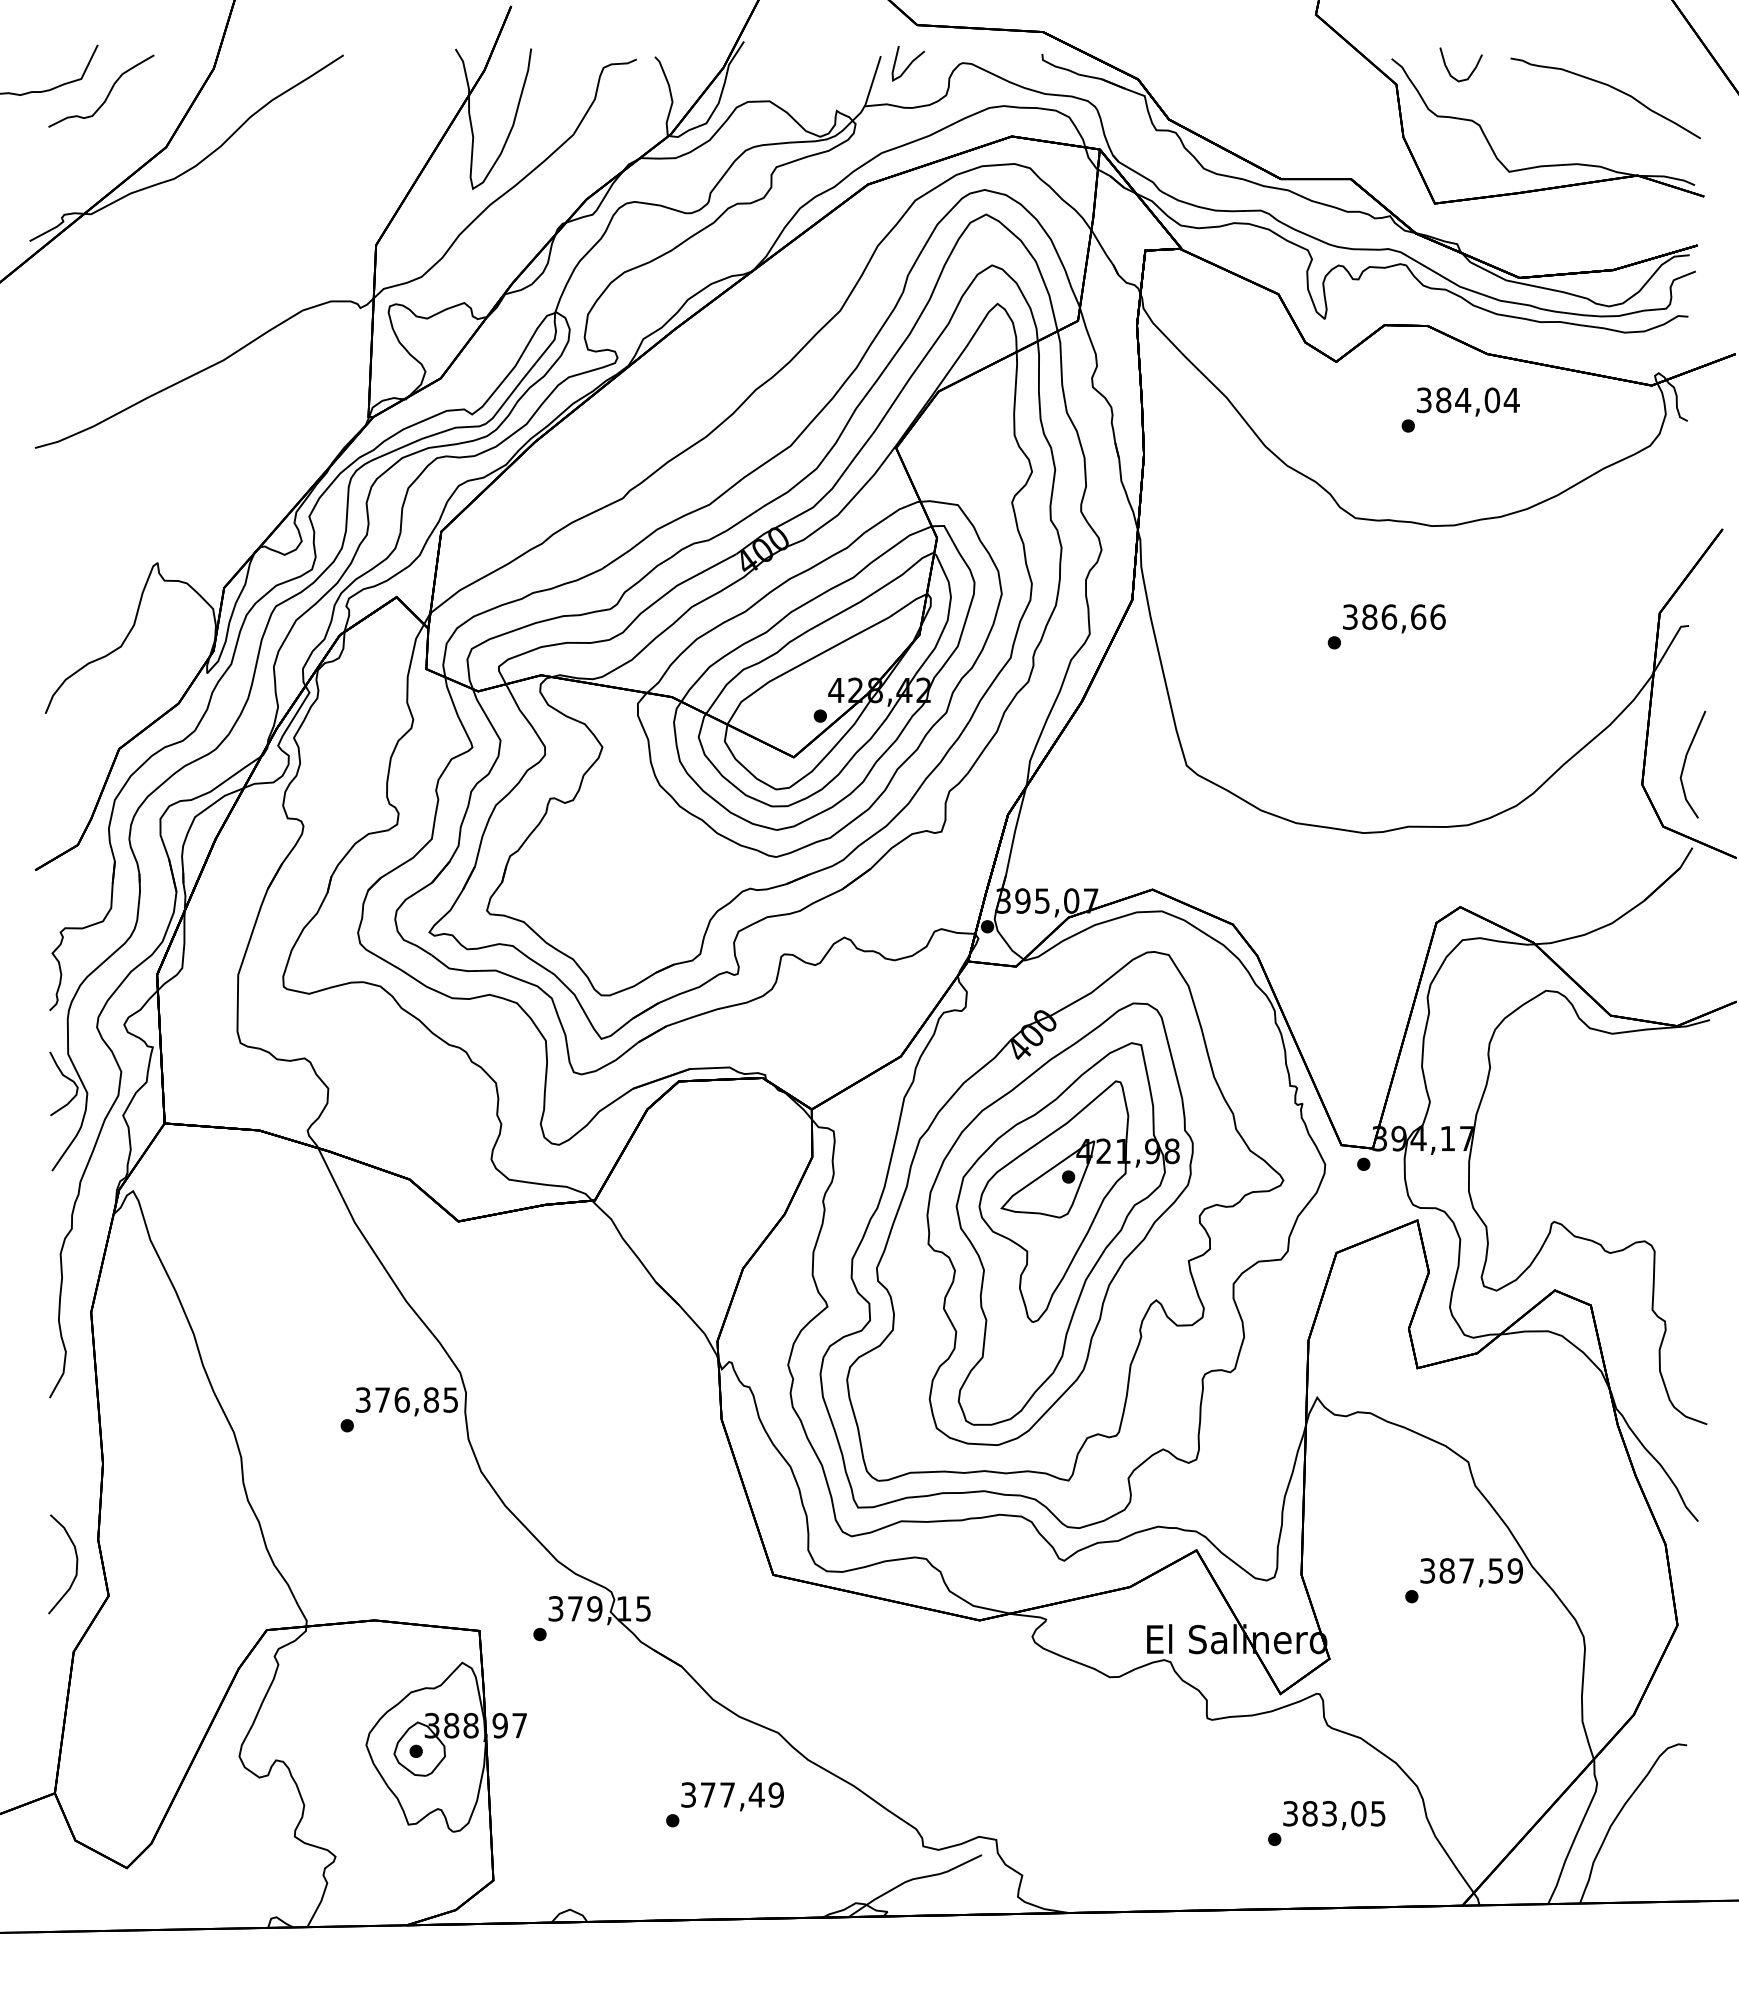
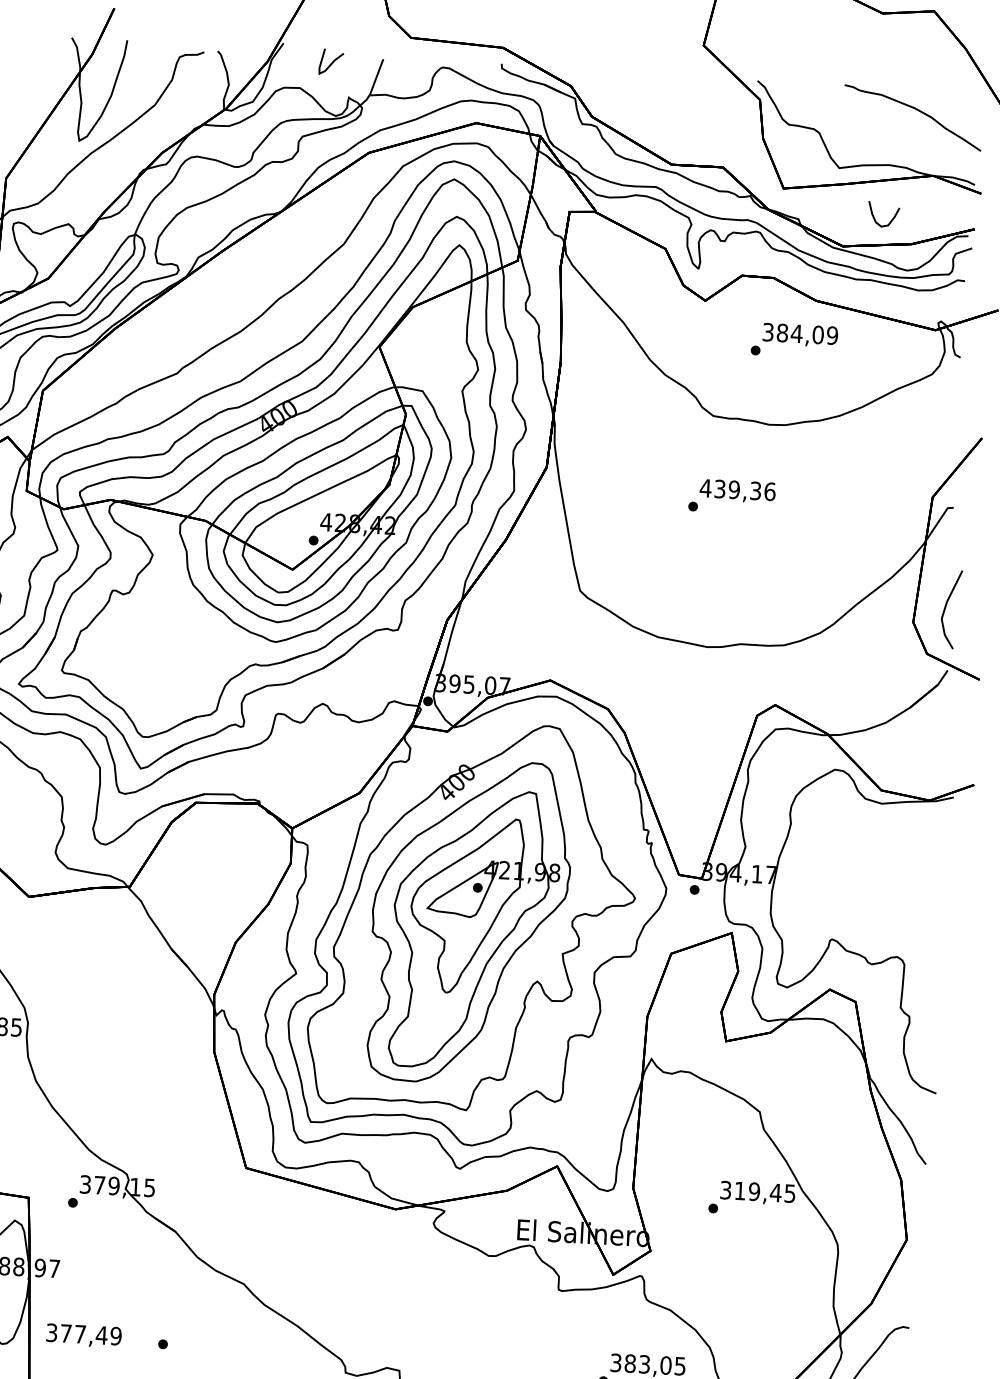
curve: (908, 64) -> (331, 62), moved
curve: (1449, 70) -> (875, 218), moved
text: (1511, 400) -> (832, 335), 384,04 -> 384,09
text: (1384, 616) -> (730, 489), 386,66 -> 439,36
text: (1480, 1570) -> (764, 1191), 387,59 -> 319,45
text: (732, 1796) -> (83, 1335), moved

